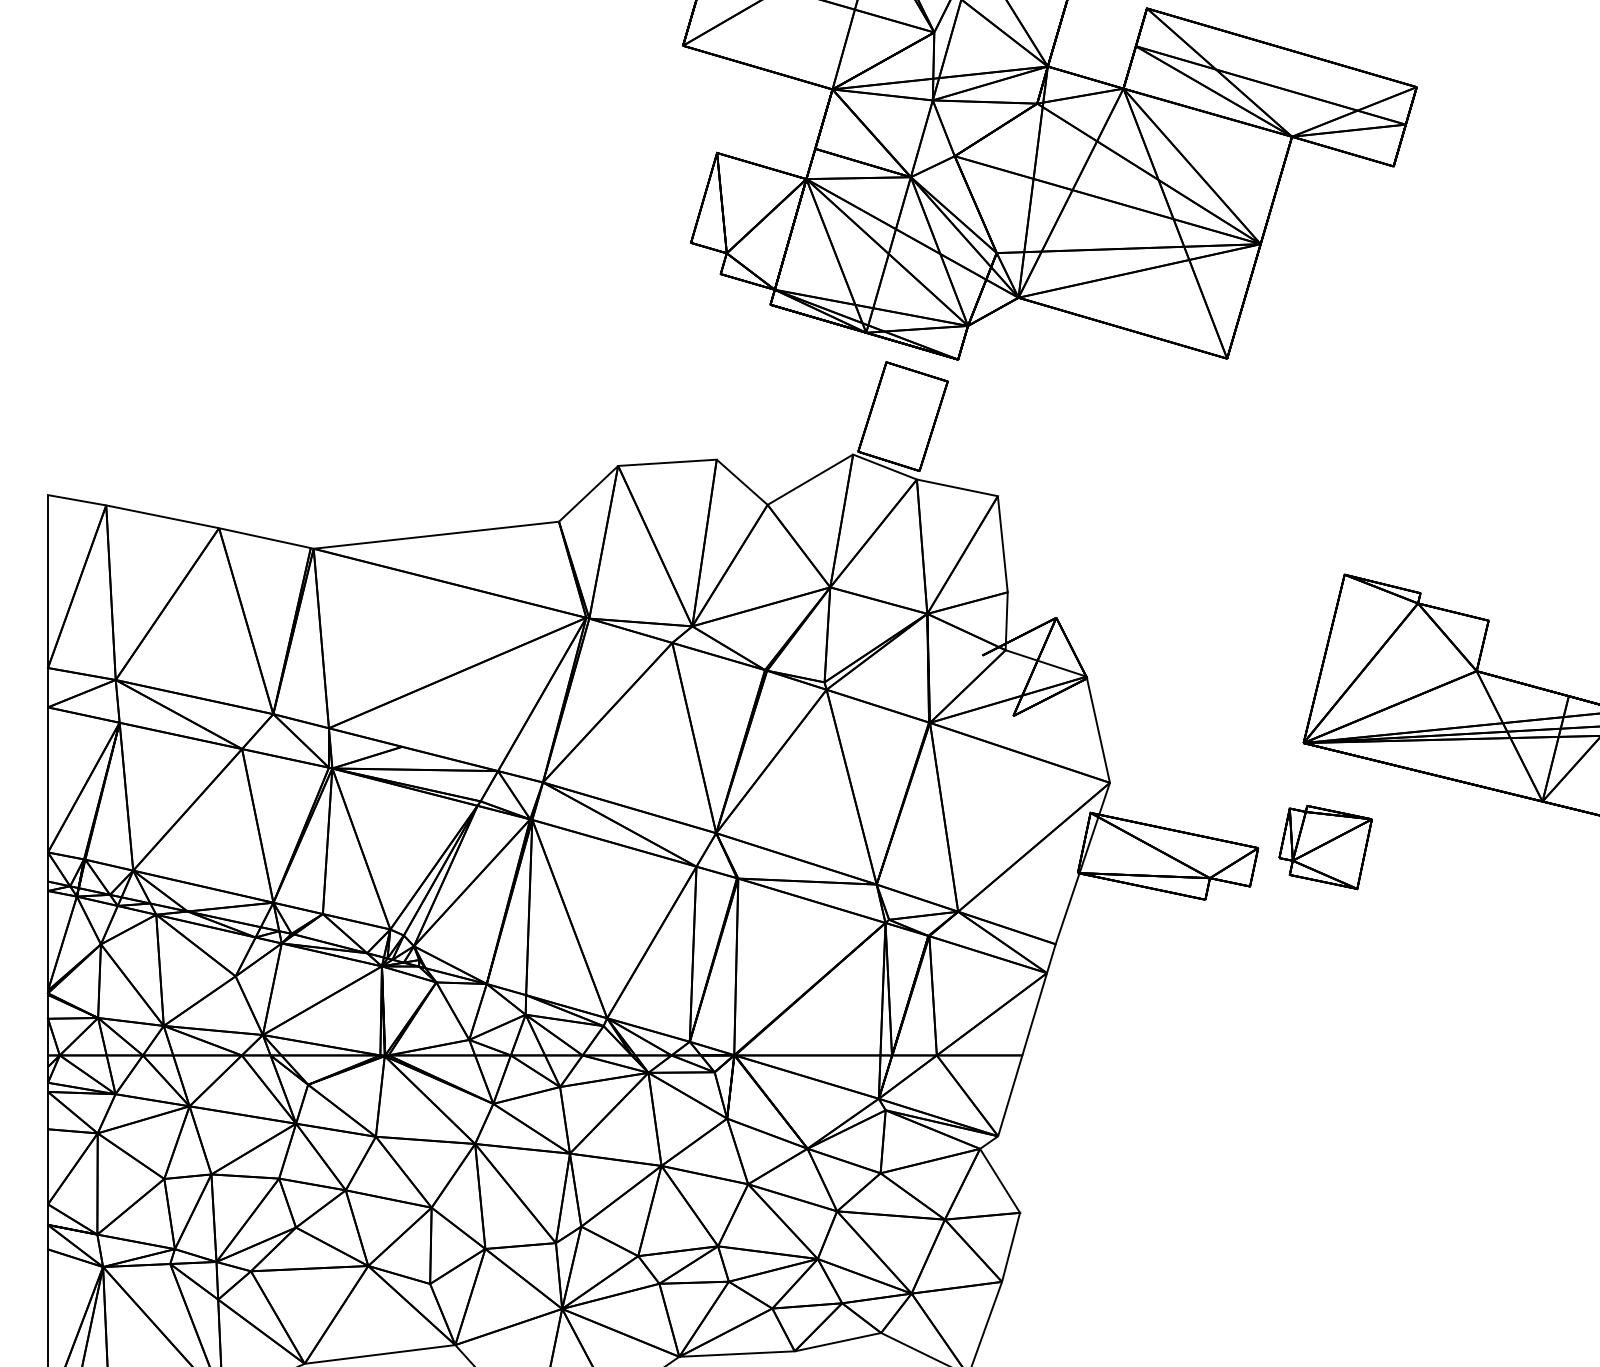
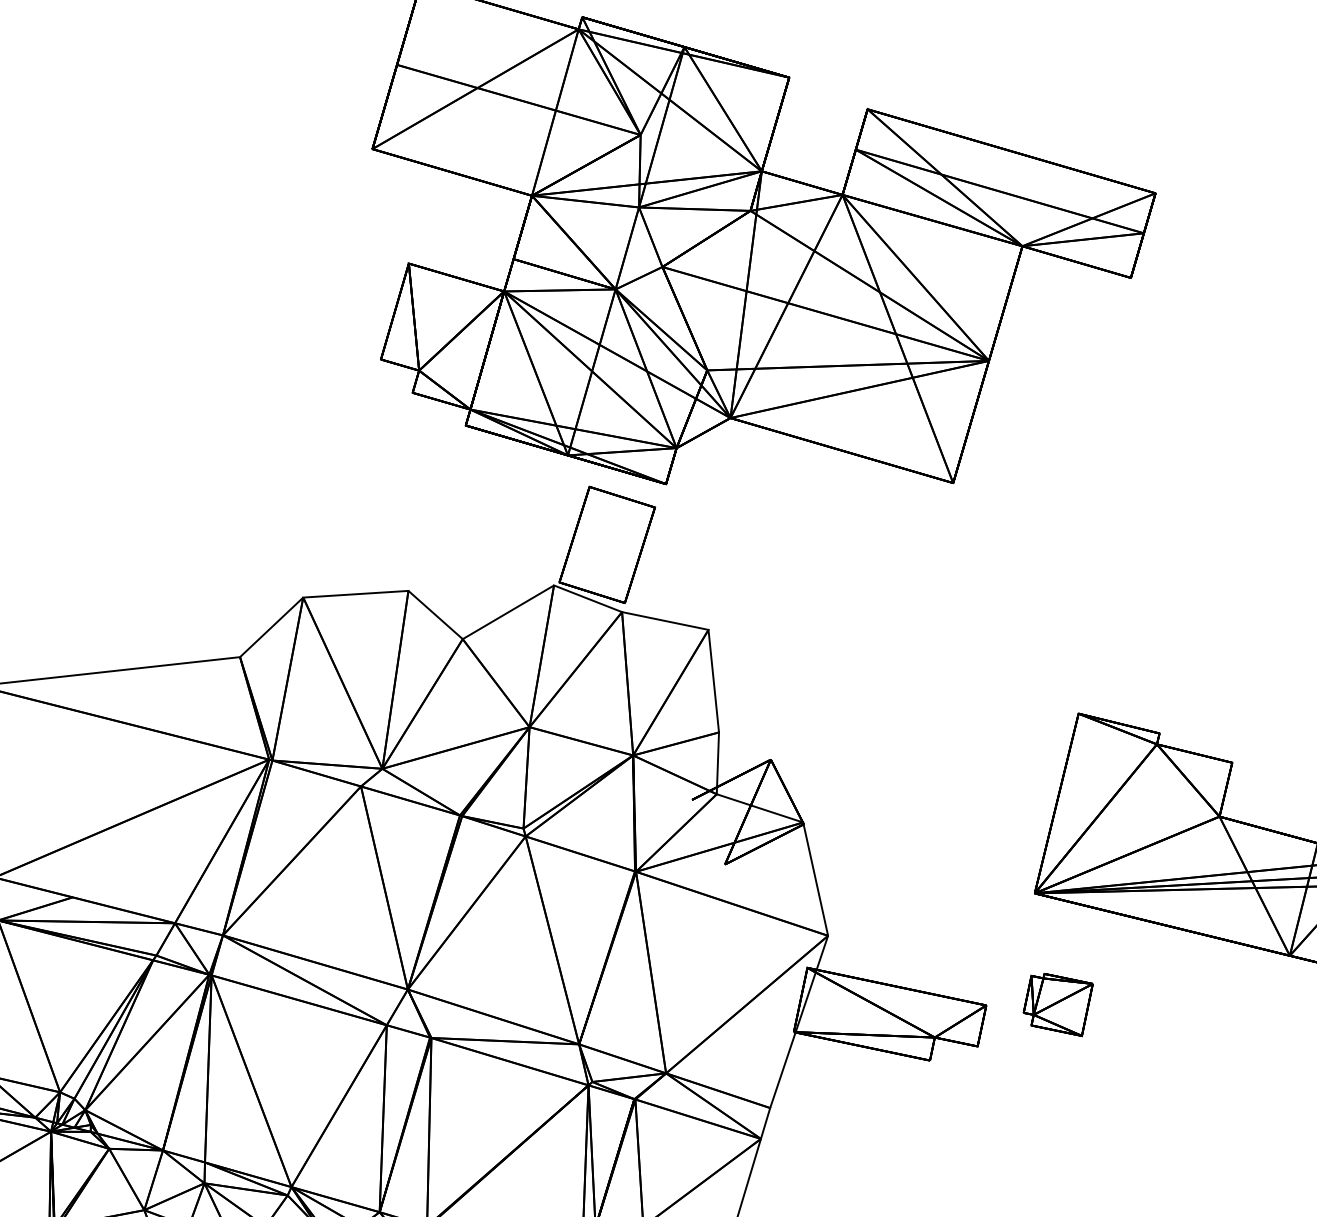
part: (1325, 847) -> (1058, 1004), size x0.7

